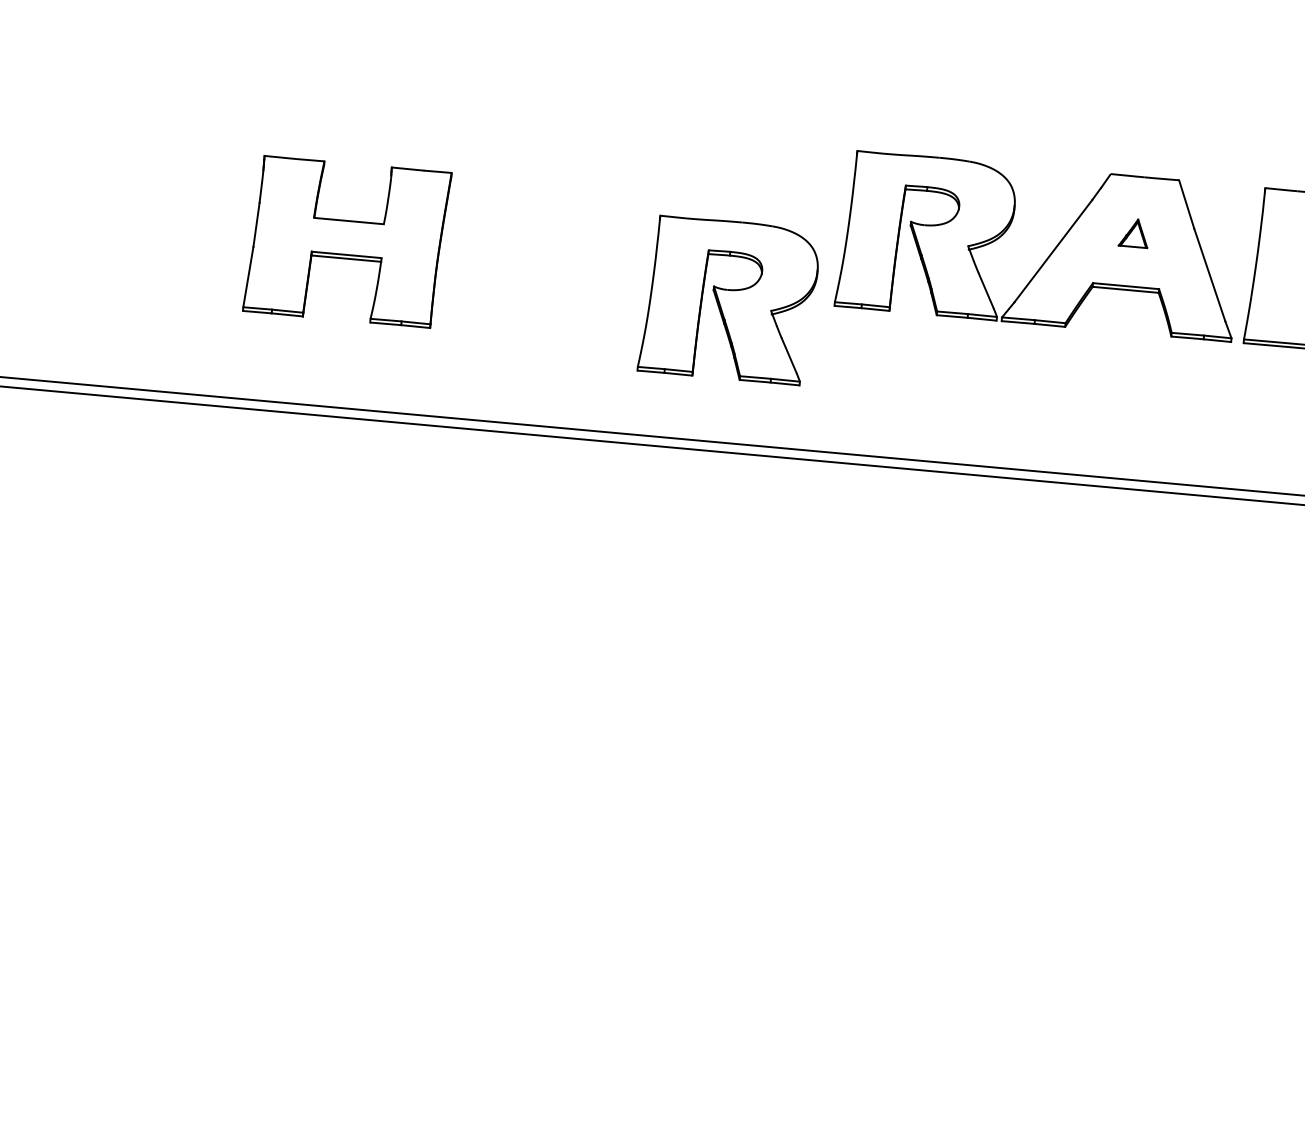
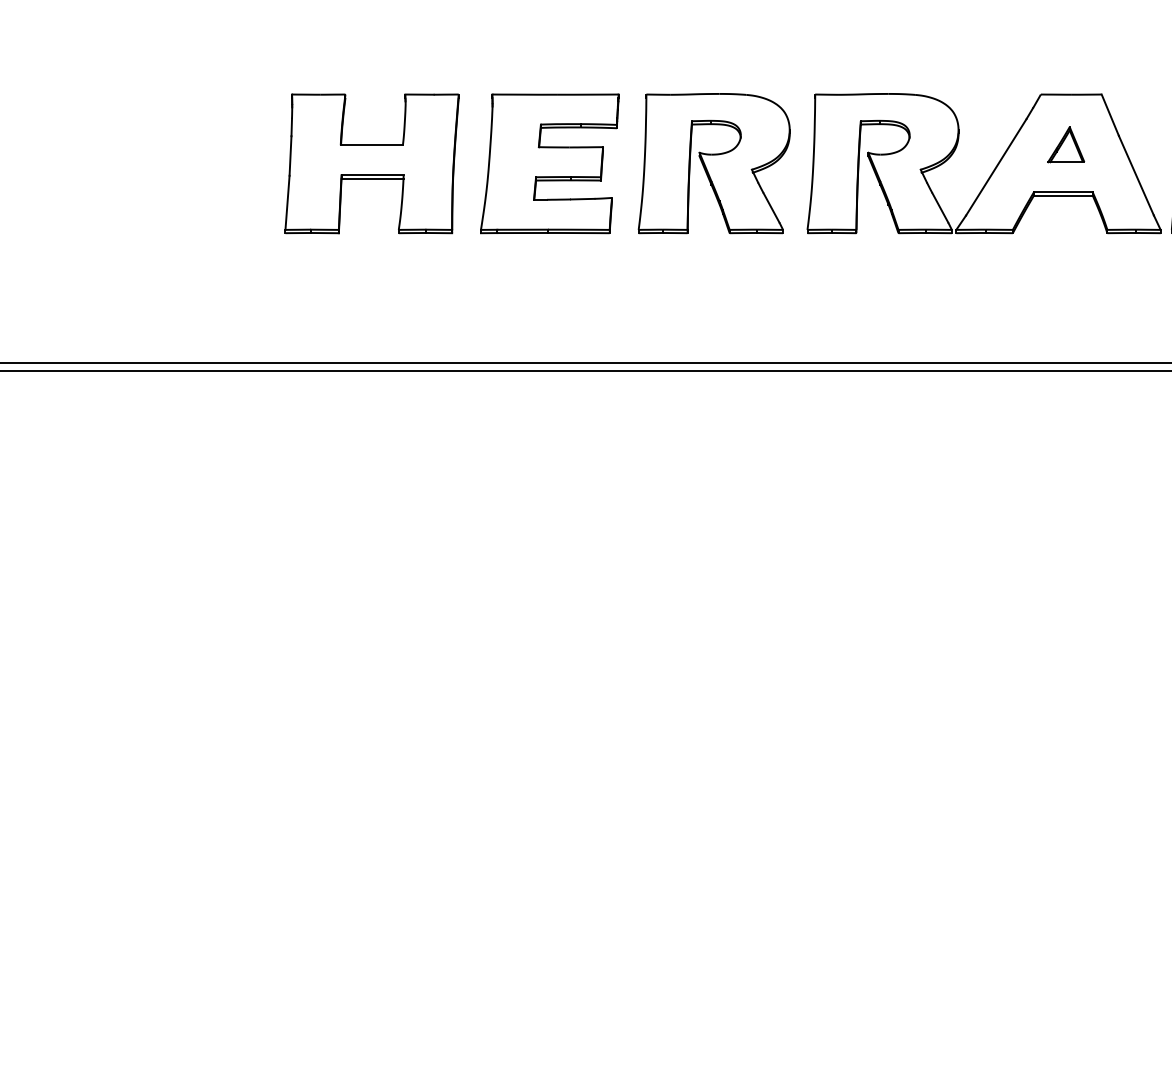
part: (551, 201) -> (549, 163), added
part: (1134, 232) -> (1066, 144), size x1.43
part: (346, 241) -> (371, 163), moved
part: (728, 300) -> (713, 163), moved

